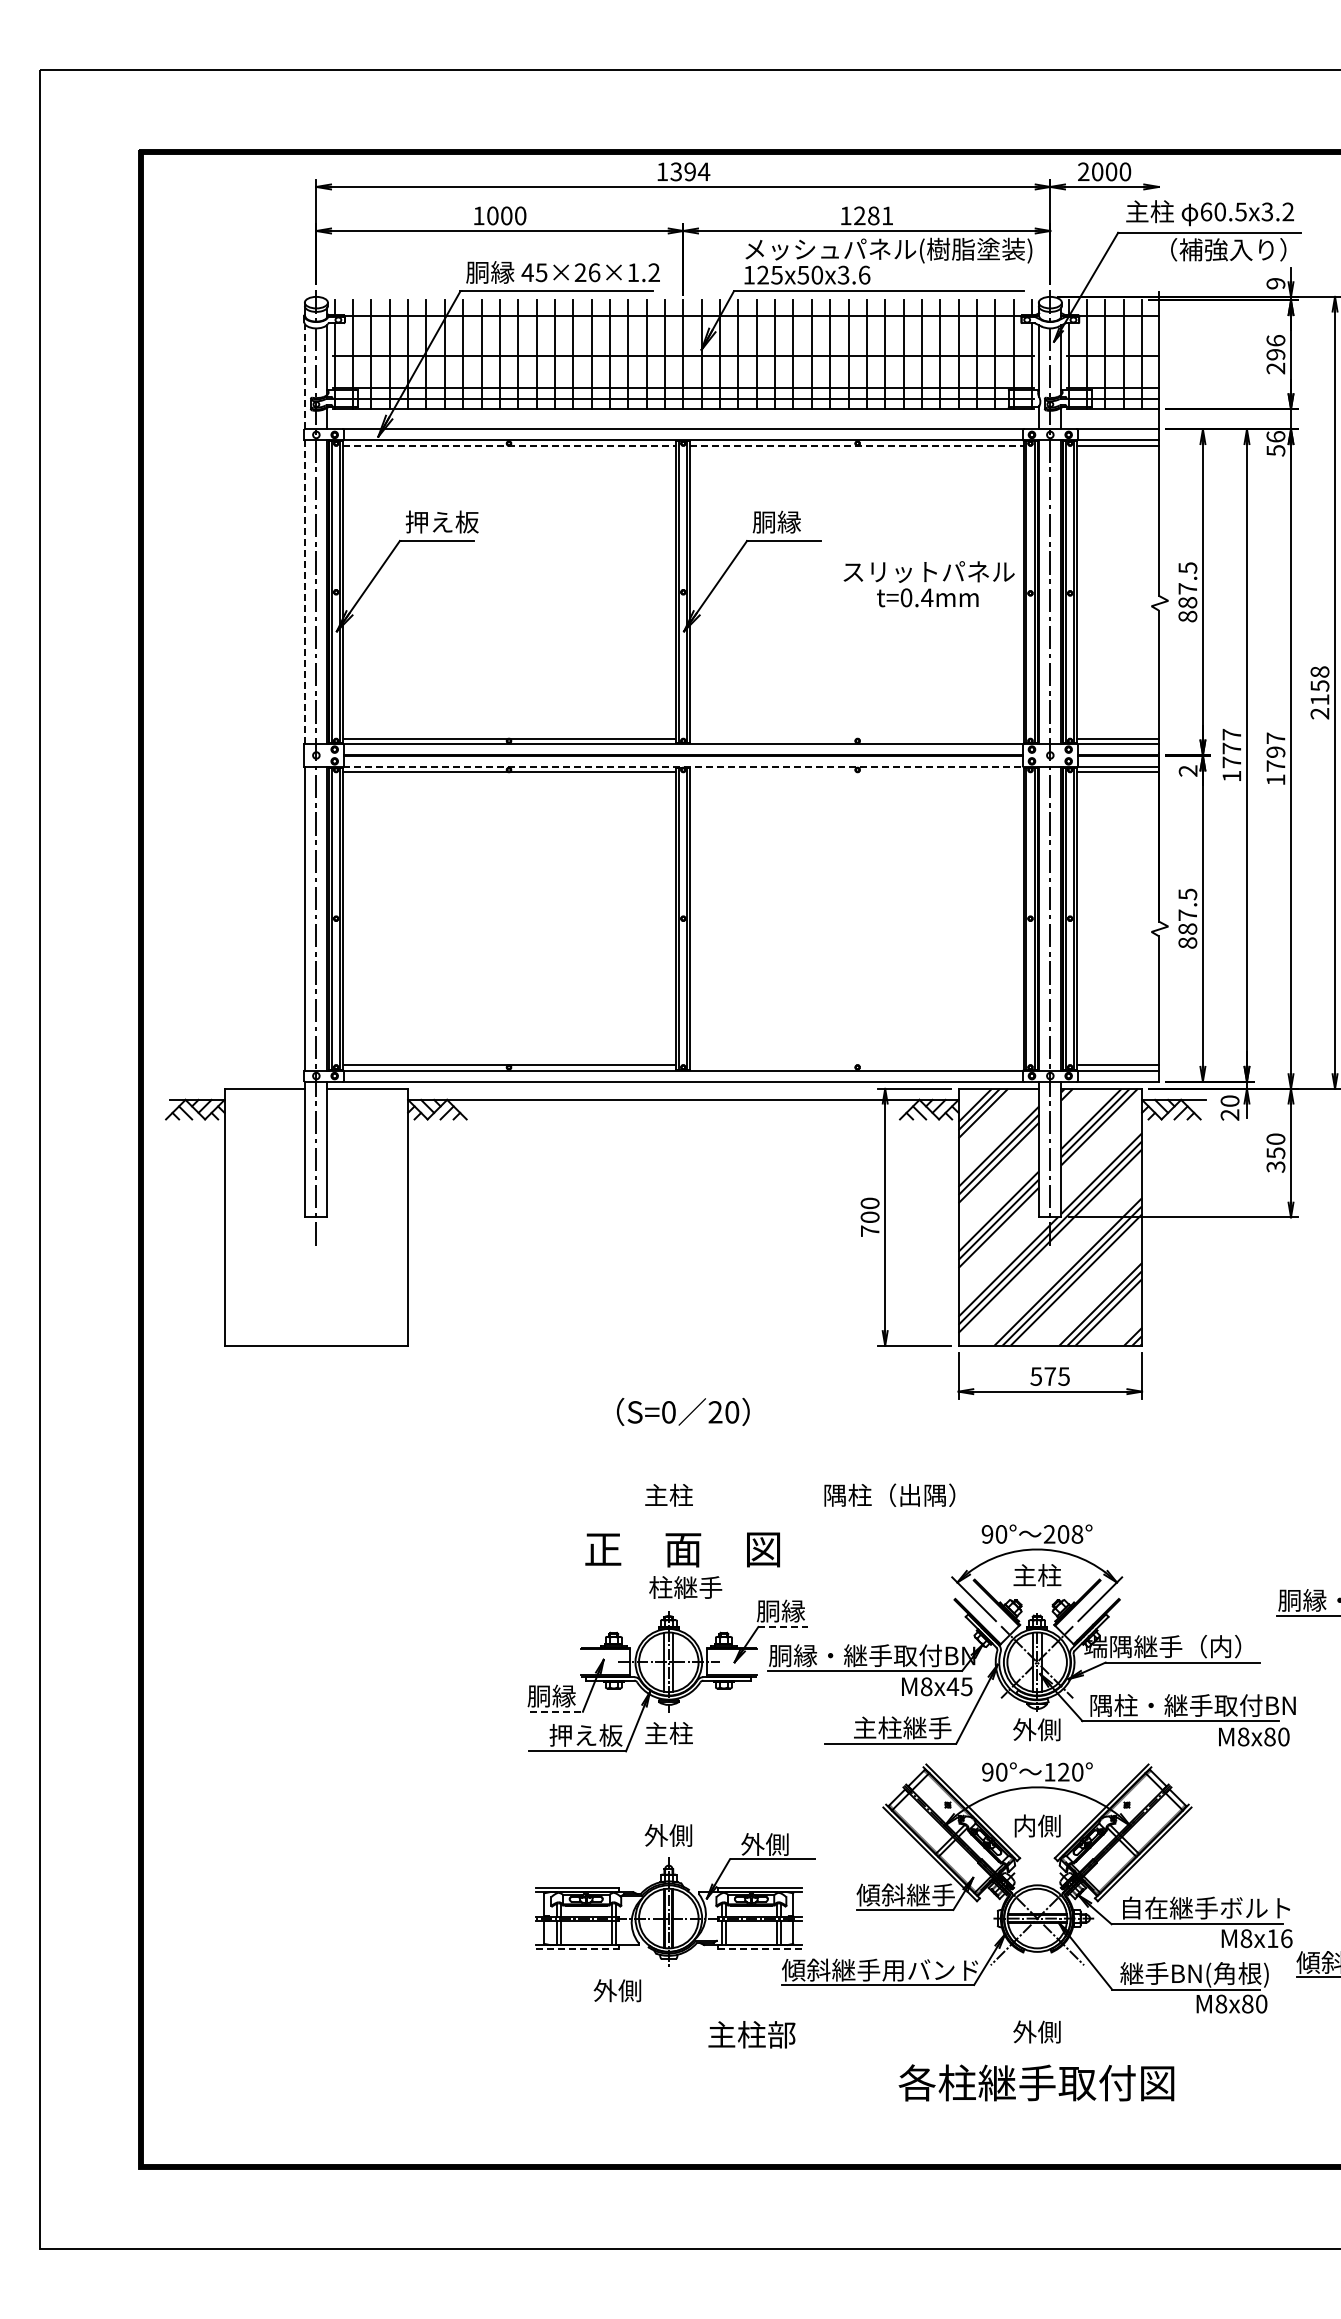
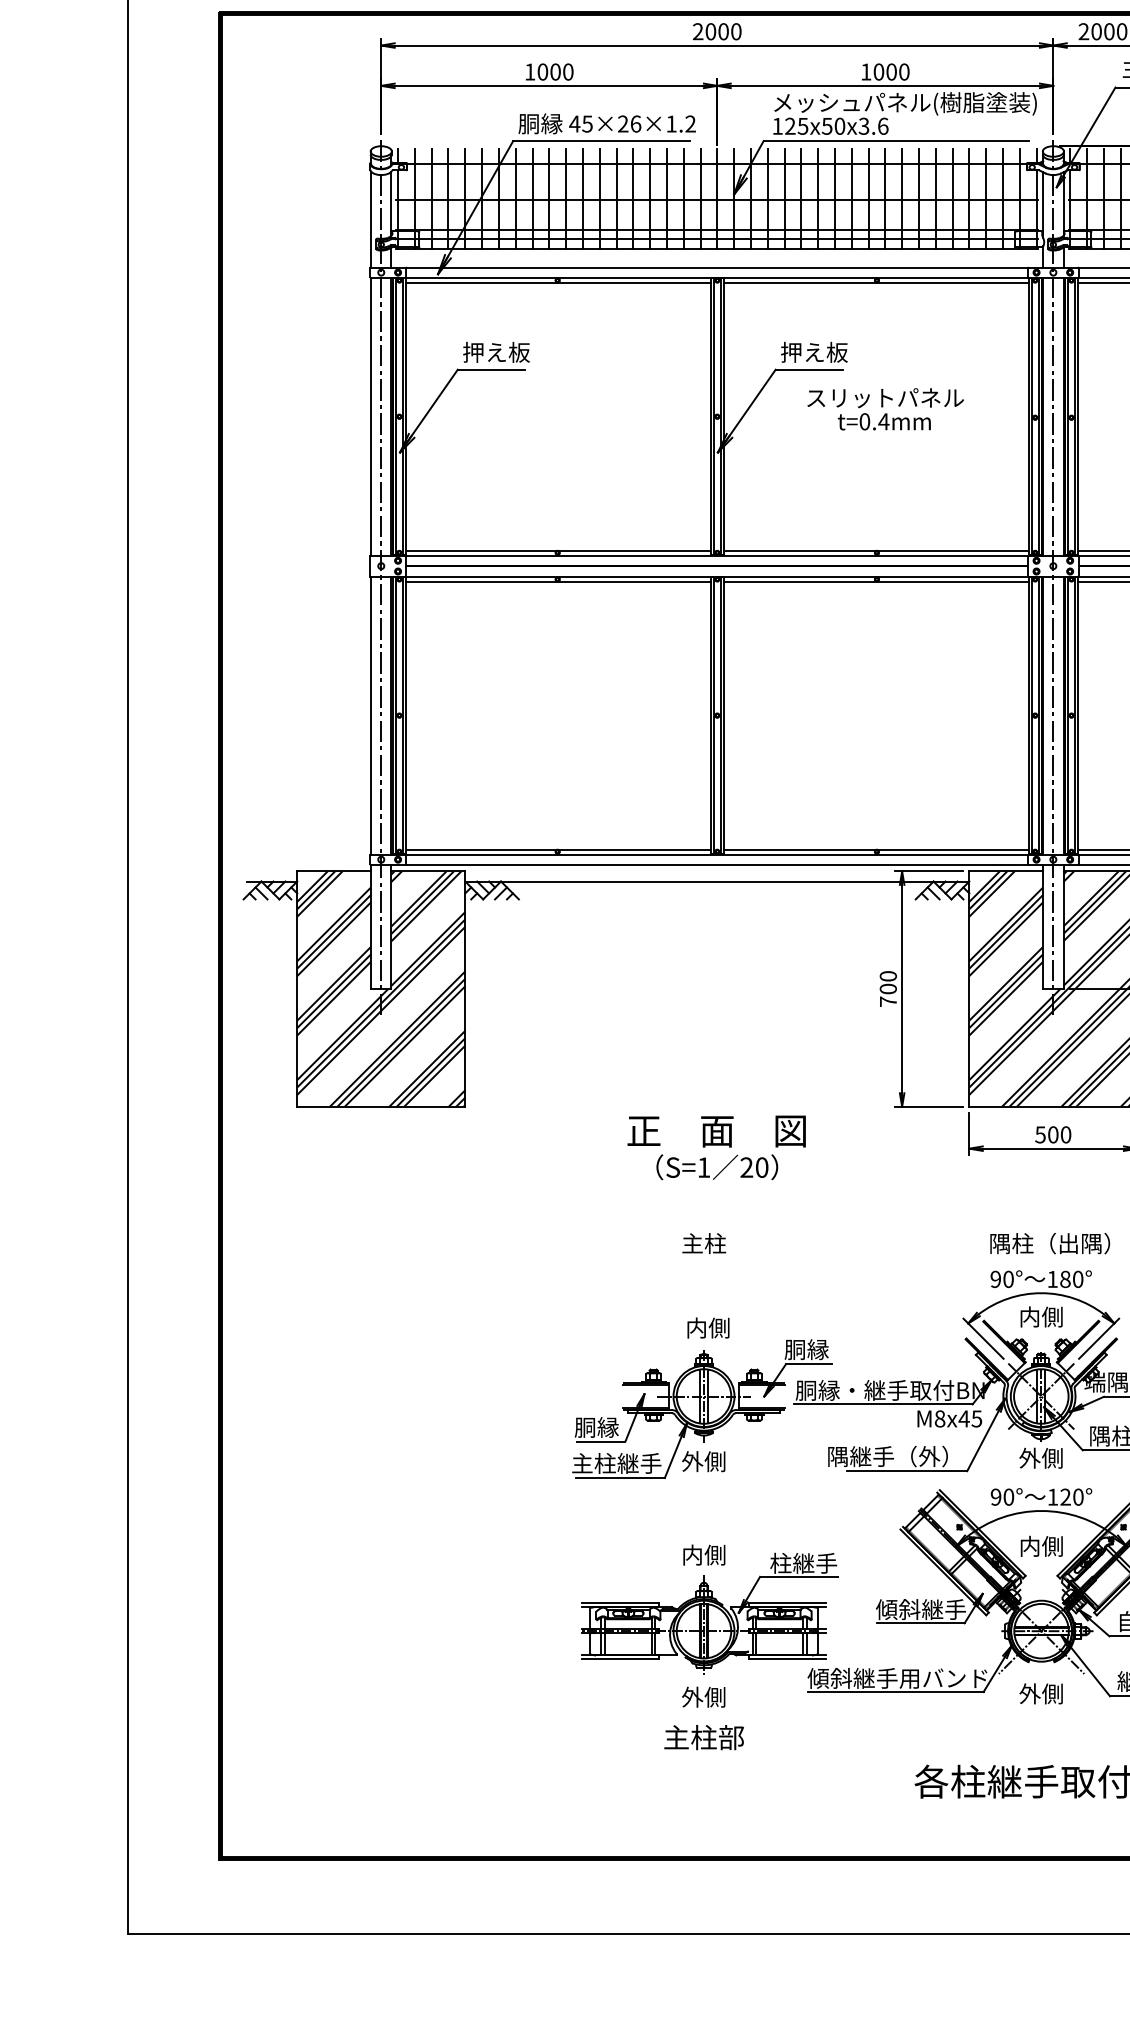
text: (683, 171) -> (717, 31), 1394 -> 2000
text: (873, 215) -> (891, 71), 1281 -> 1000
line: (305, 376) -> (371, 219), dashed -> solid
line: (509, 445) -> (558, 282), dashed -> solid
line: (856, 445) -> (875, 282), dashed -> solid
text: (788, 521) -> (813, 351), 胴縁 -> 押え板
text: (928, 584) -> (885, 409), moved
line: (305, 592) -> (371, 416), dashed -> solid
line: (856, 738) -> (875, 550), added
line: (683, 766) -> (717, 576), dashed -> solid
line: (856, 772) -> (875, 581), added
line: (856, 1065) -> (875, 850), added
hatch: (316, 1216) -> (381, 988), added
text: (1056, 1376) -> (1059, 1134), 575 -> 500
text: (668, 1412) -> (703, 1167), S=0 -> S=1
text: (889, 1494) -> (1049, 1242), moved
text: (1063, 1534) -> (1065, 1279), 208° -> 180°
text: (682, 1549) -> (716, 1131), moved
text: (1037, 1575) -> (1041, 1317), 主柱 -> 内側
text: (685, 1587) -> (719, 1328), 柱継手 -> 内側
line: (783, 1626) -> (809, 1363), dashed -> solid
line: (556, 1711) -> (601, 1441), dashed -> solid
text: (877, 1727) -> (895, 1456), 主柱継手 -> 隅継手（外）
text: (668, 1732) -> (703, 1460), 主柱 -> 外側
text: (573, 1735) -> (616, 1463), 押え板 -> 主柱継手
text: (656, 1835) -> (692, 1555), 外側 -> 内側
text: (777, 1844) -> (803, 1563), 外側 -> 柱継手
line: (577, 1949) -> (620, 1659), dashed -> solid
line: (760, 1949) -> (787, 1659), dashed -> solid
text: (617, 1990) -> (703, 1697), moved
text: (1036, 2031) -> (1040, 1693), moved
text: (751, 2034) -> (703, 1737), moved

